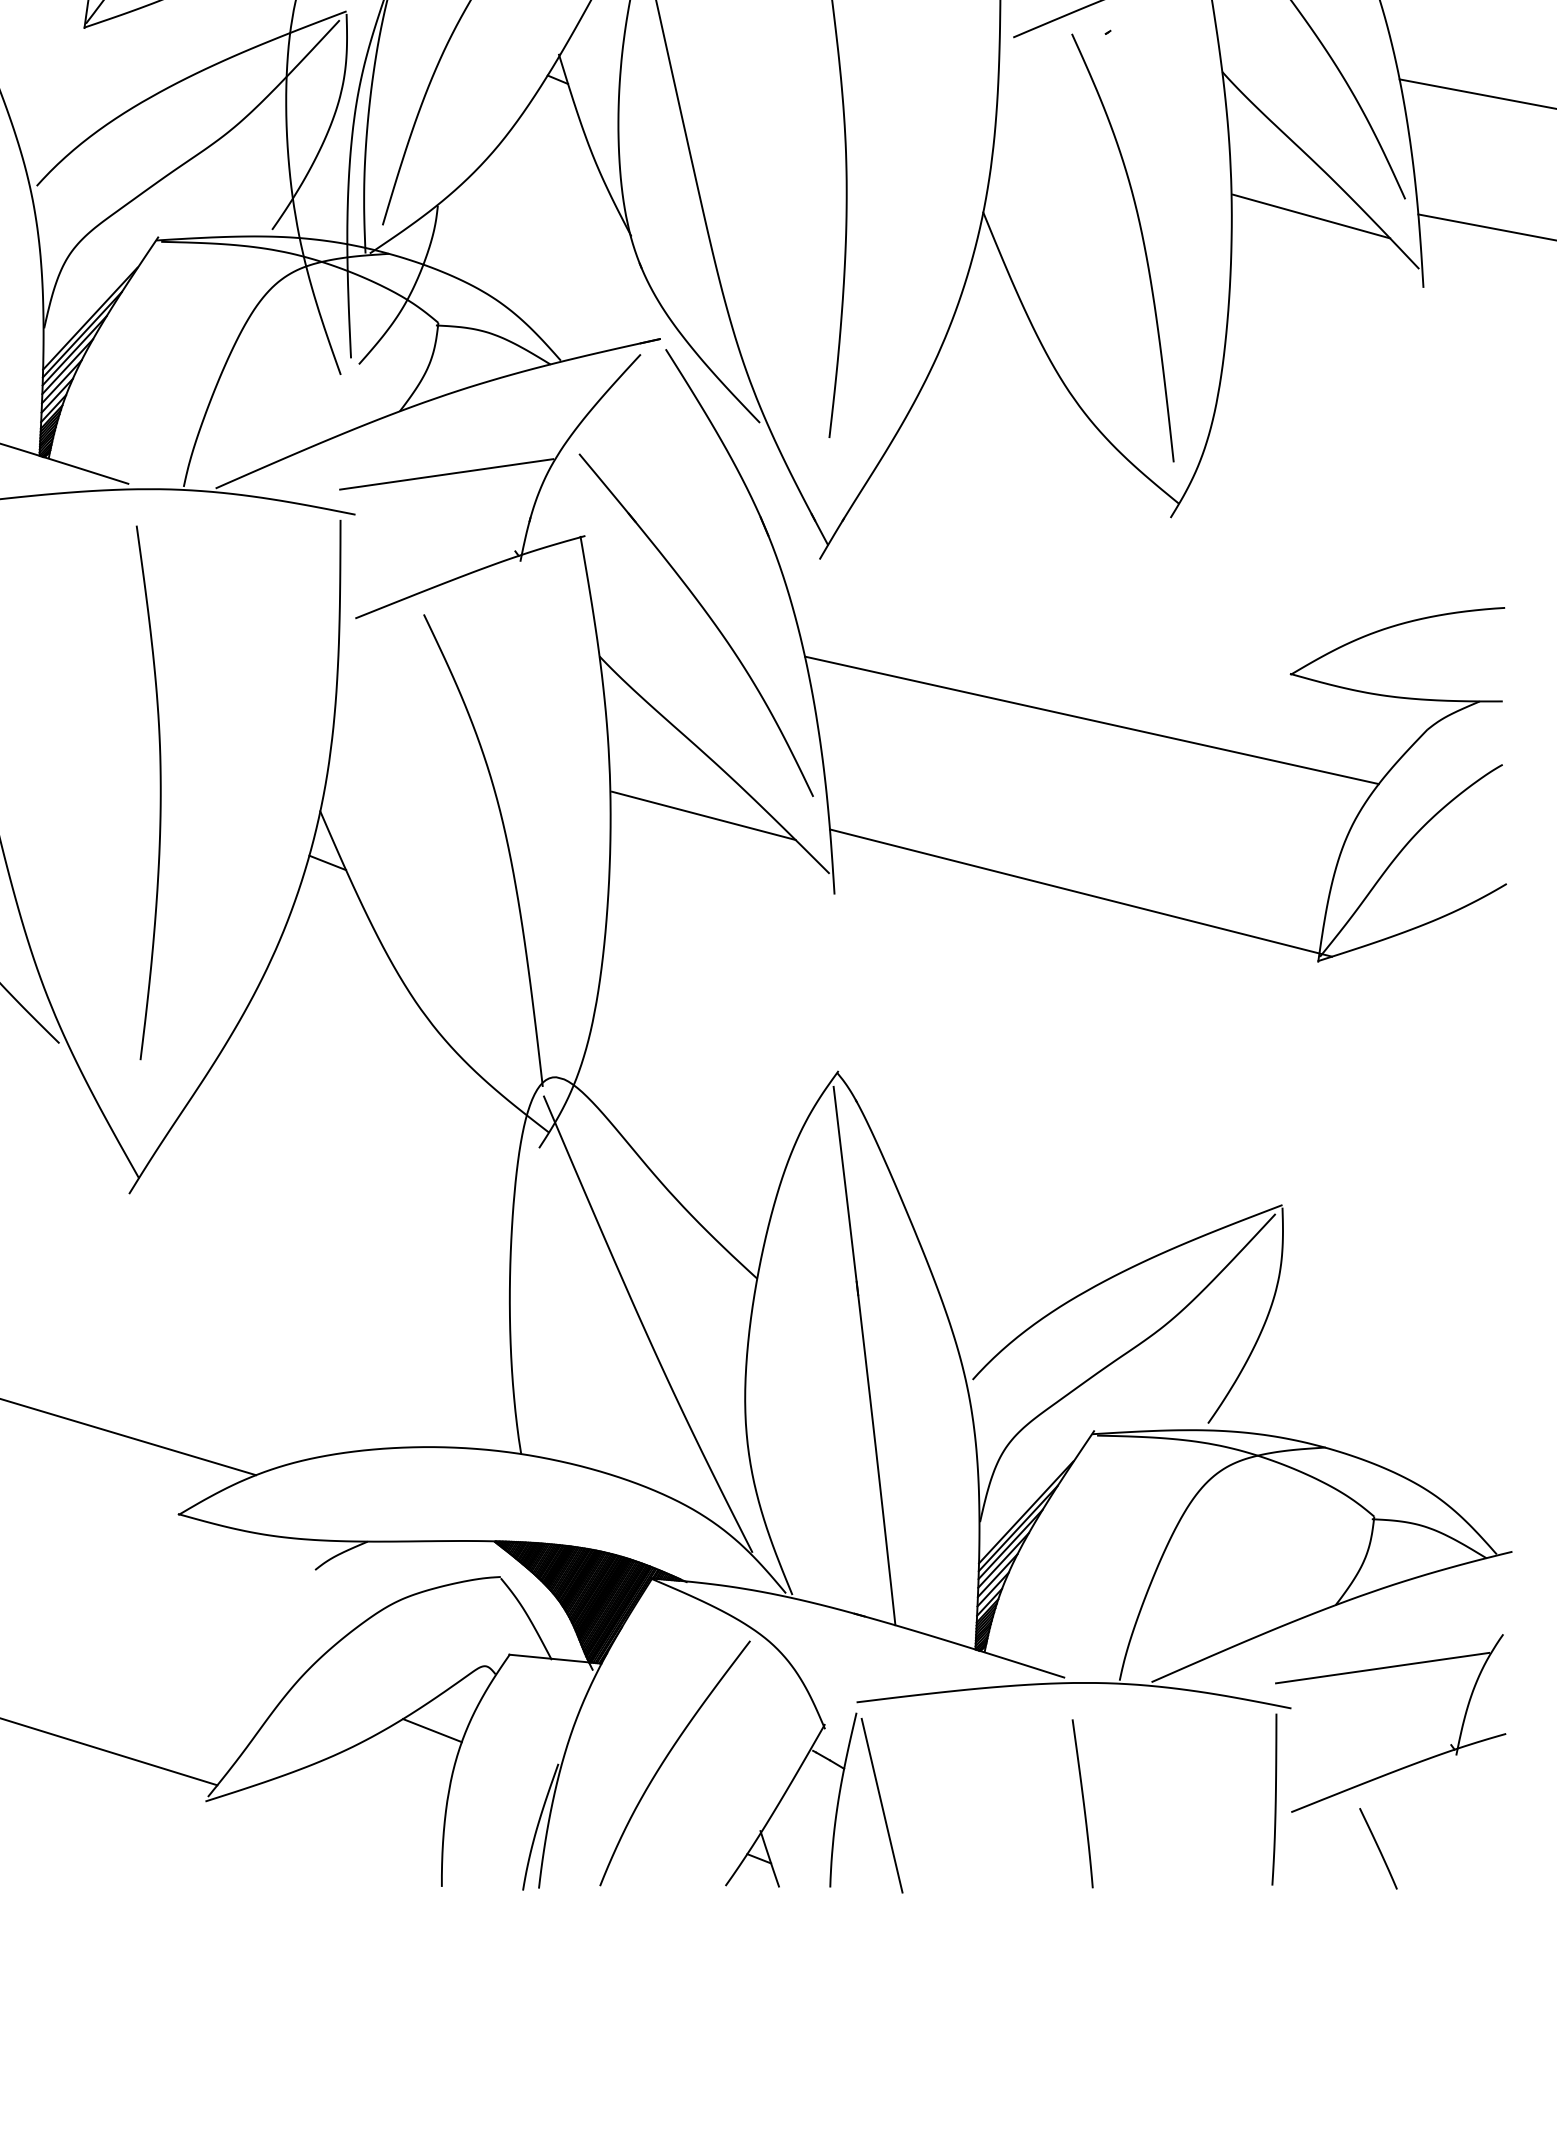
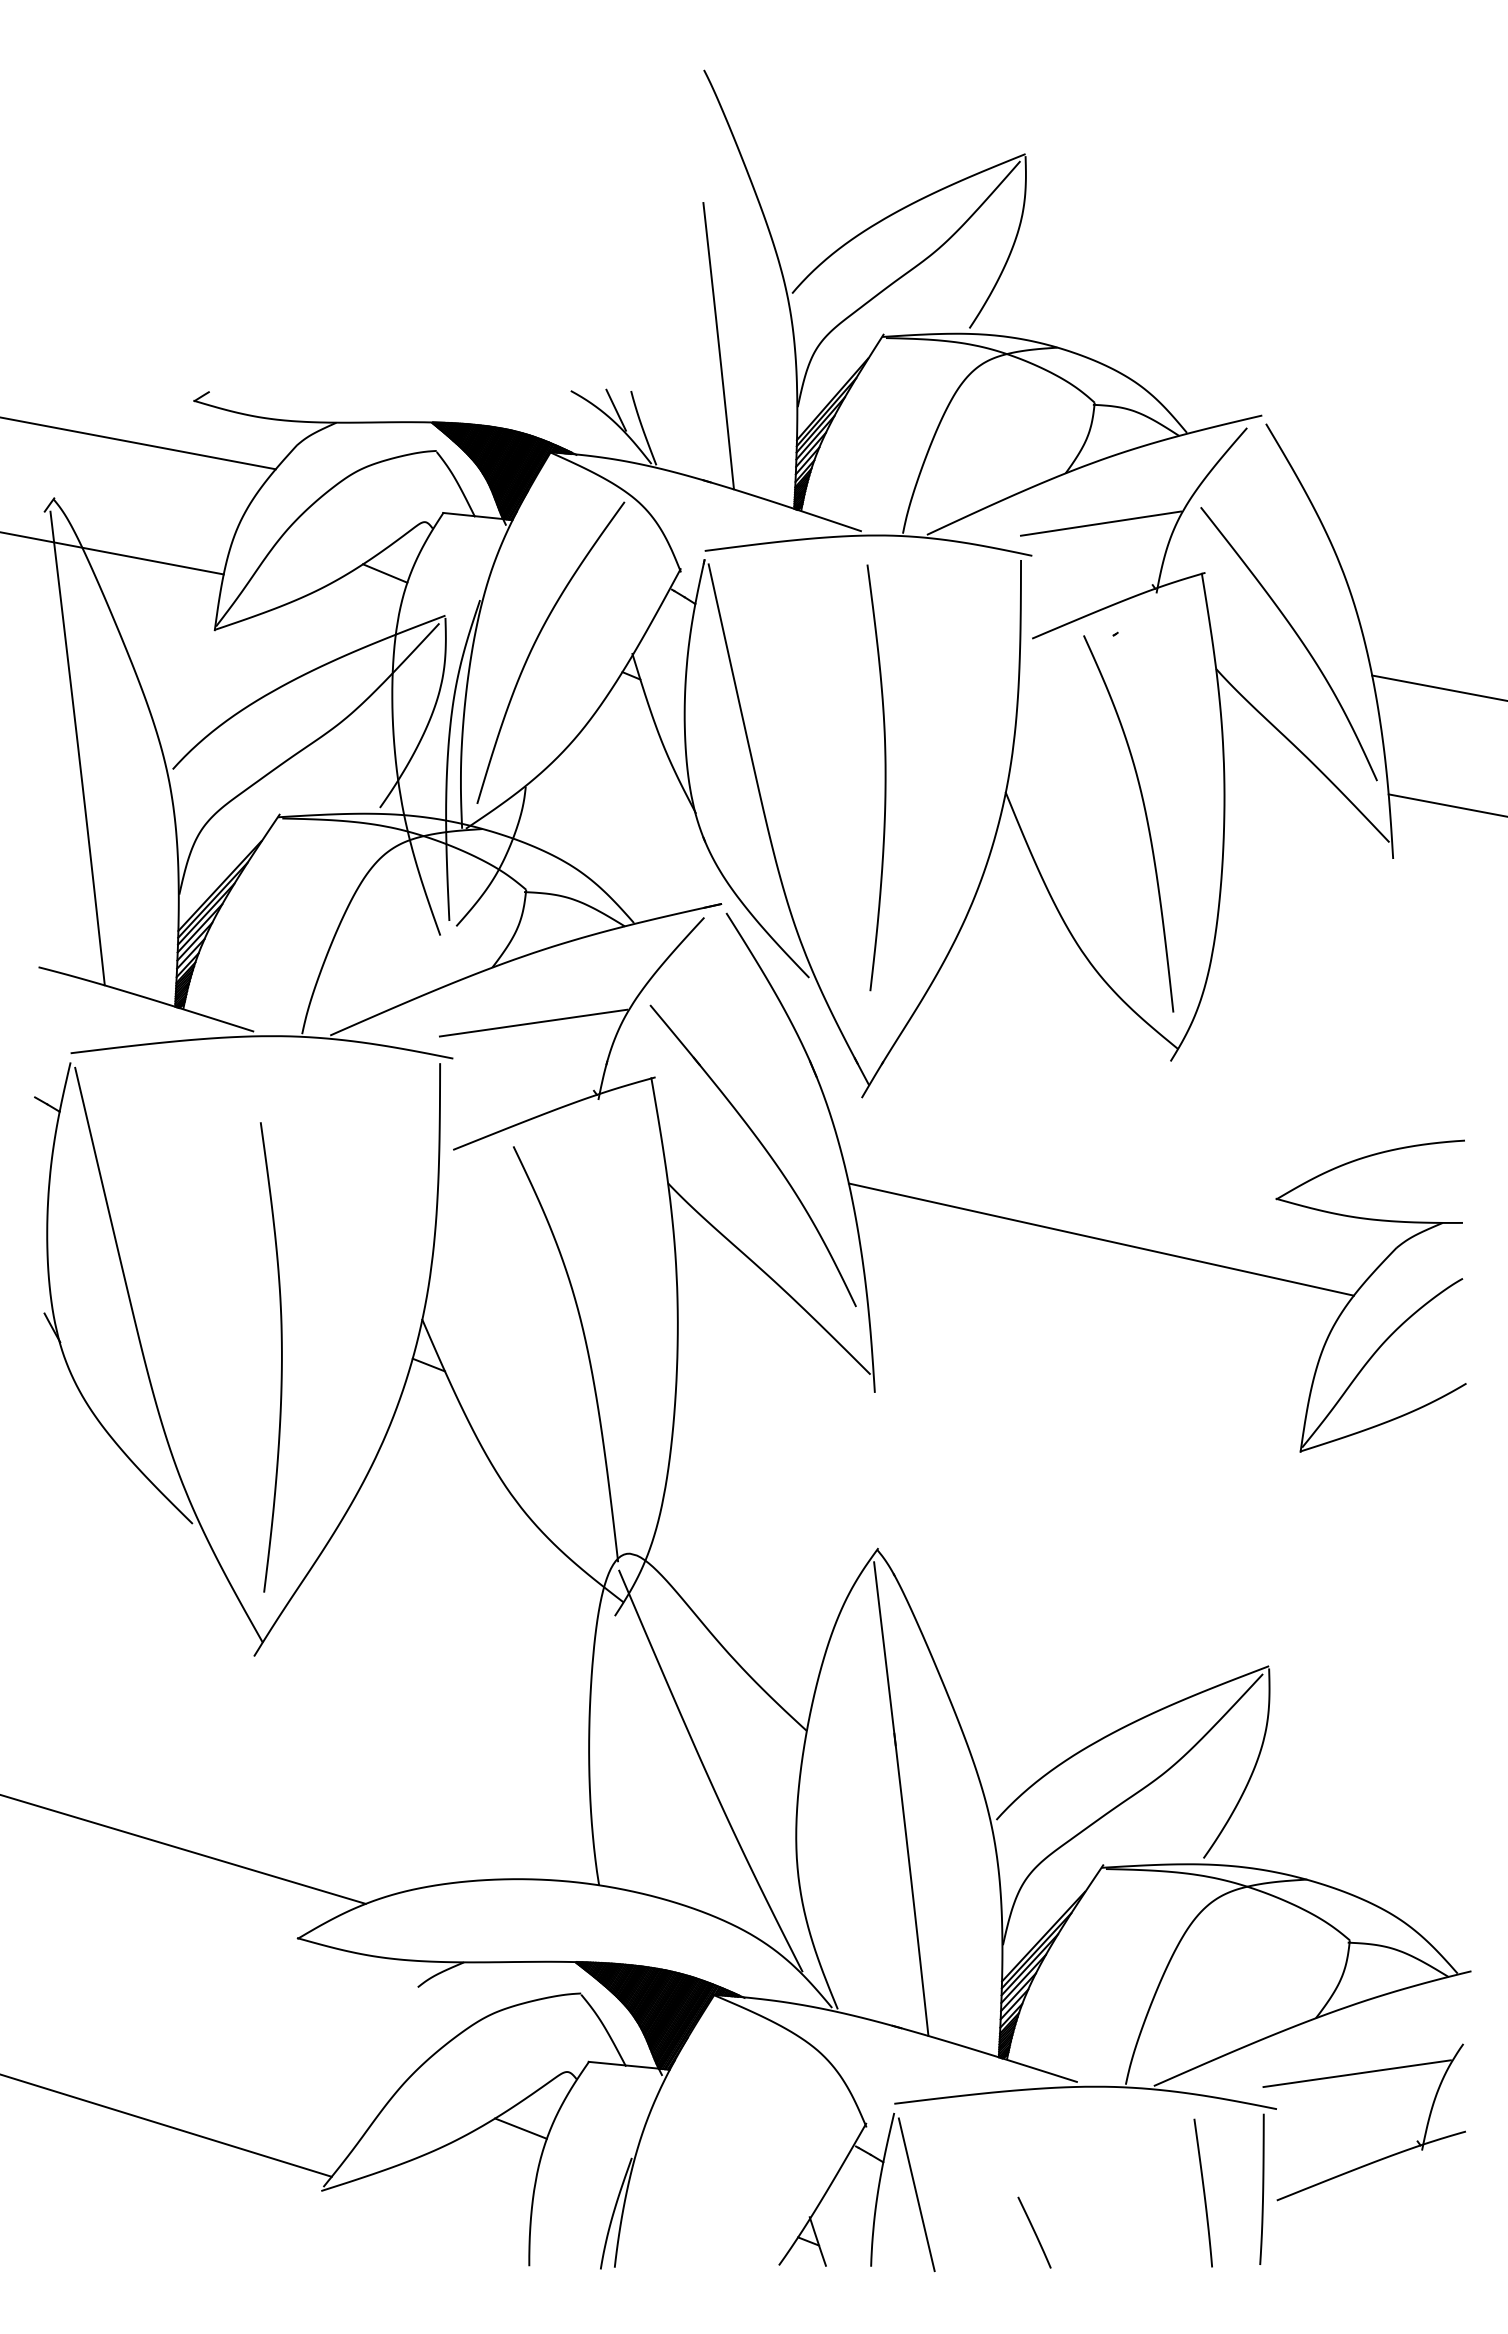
line: (1311, 215) -> (1294, 795), removed
curve: (160, 792) -> (281, 1357), moved
line: (703, 815) -> (759, 1323), removed
line: (1080, 892) -> (1091, 1391), removed
curve: (667, 1758) -> (727, 2153), removed
curve: (1082, 1803) -> (1203, 2192), moved
line: (1378, 1848) -> (1034, 2232), moved

